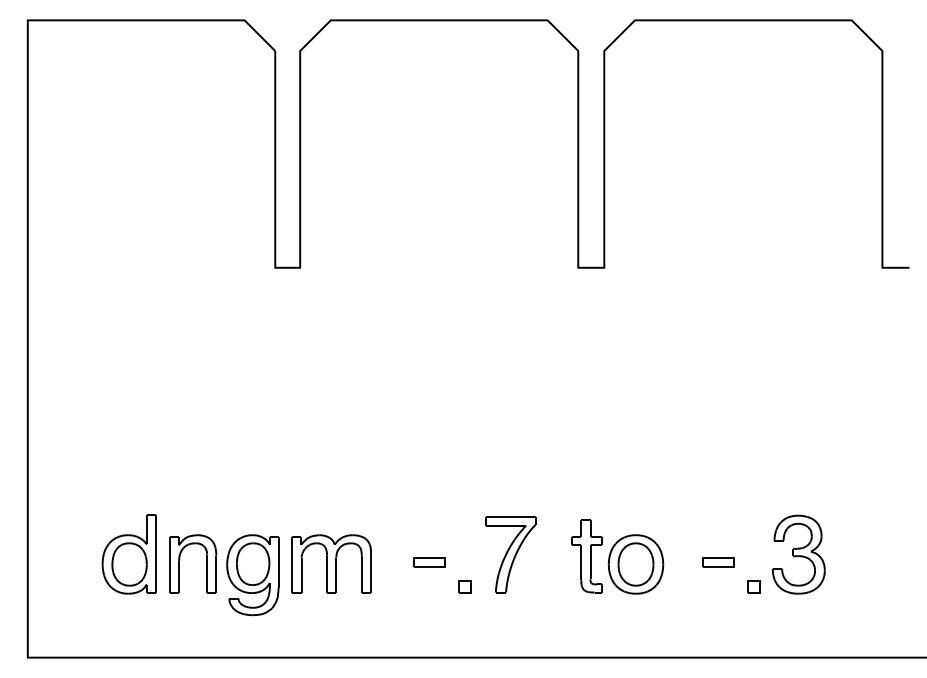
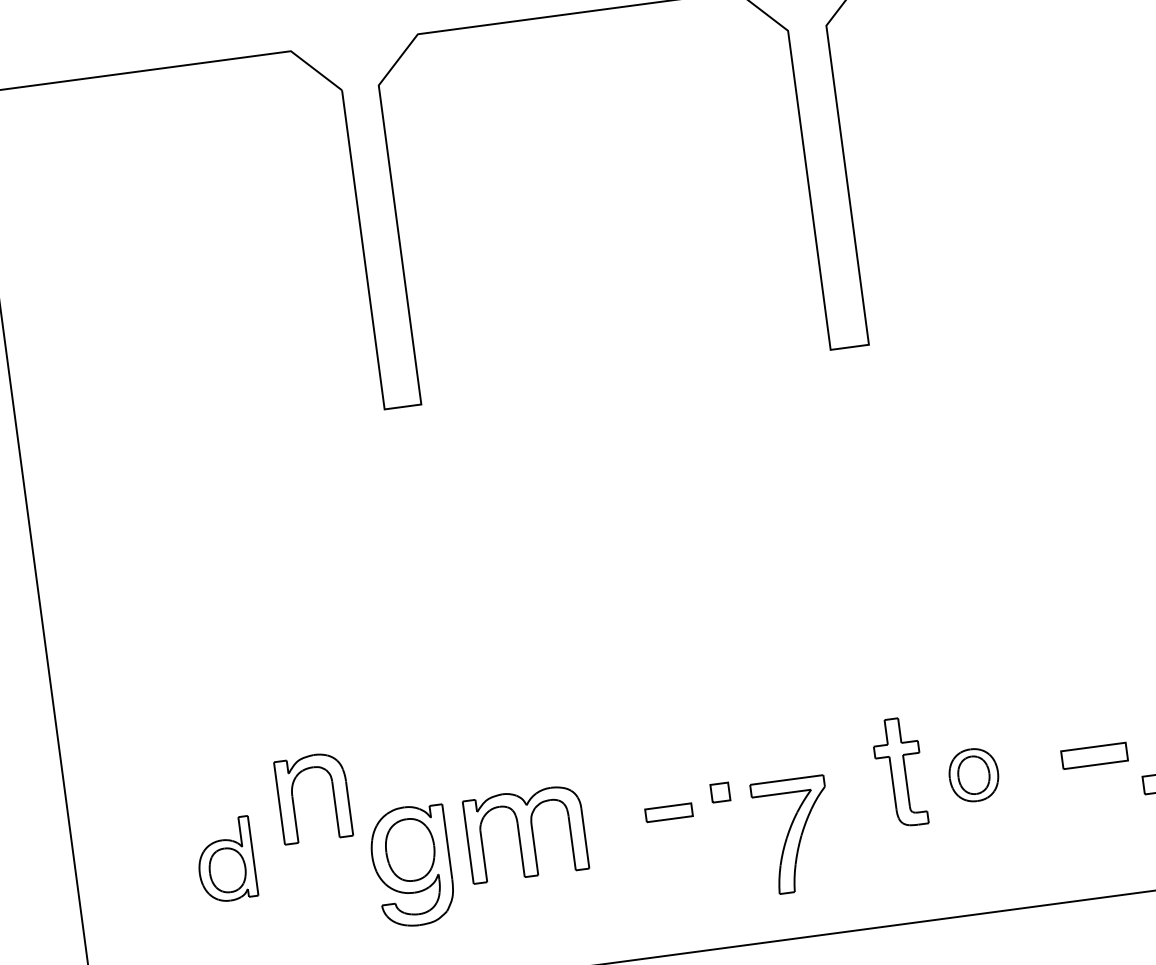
part: (128, 554) -> (224, 860), size x0.7
part: (510, 554) -> (793, 835), moved
part: (718, 562) -> (1094, 756), size x1.4
part: (206, 563) -> (333, 794), moved
part: (635, 564) -> (973, 775), size x0.6
part: (464, 586) -> (719, 792), moved

